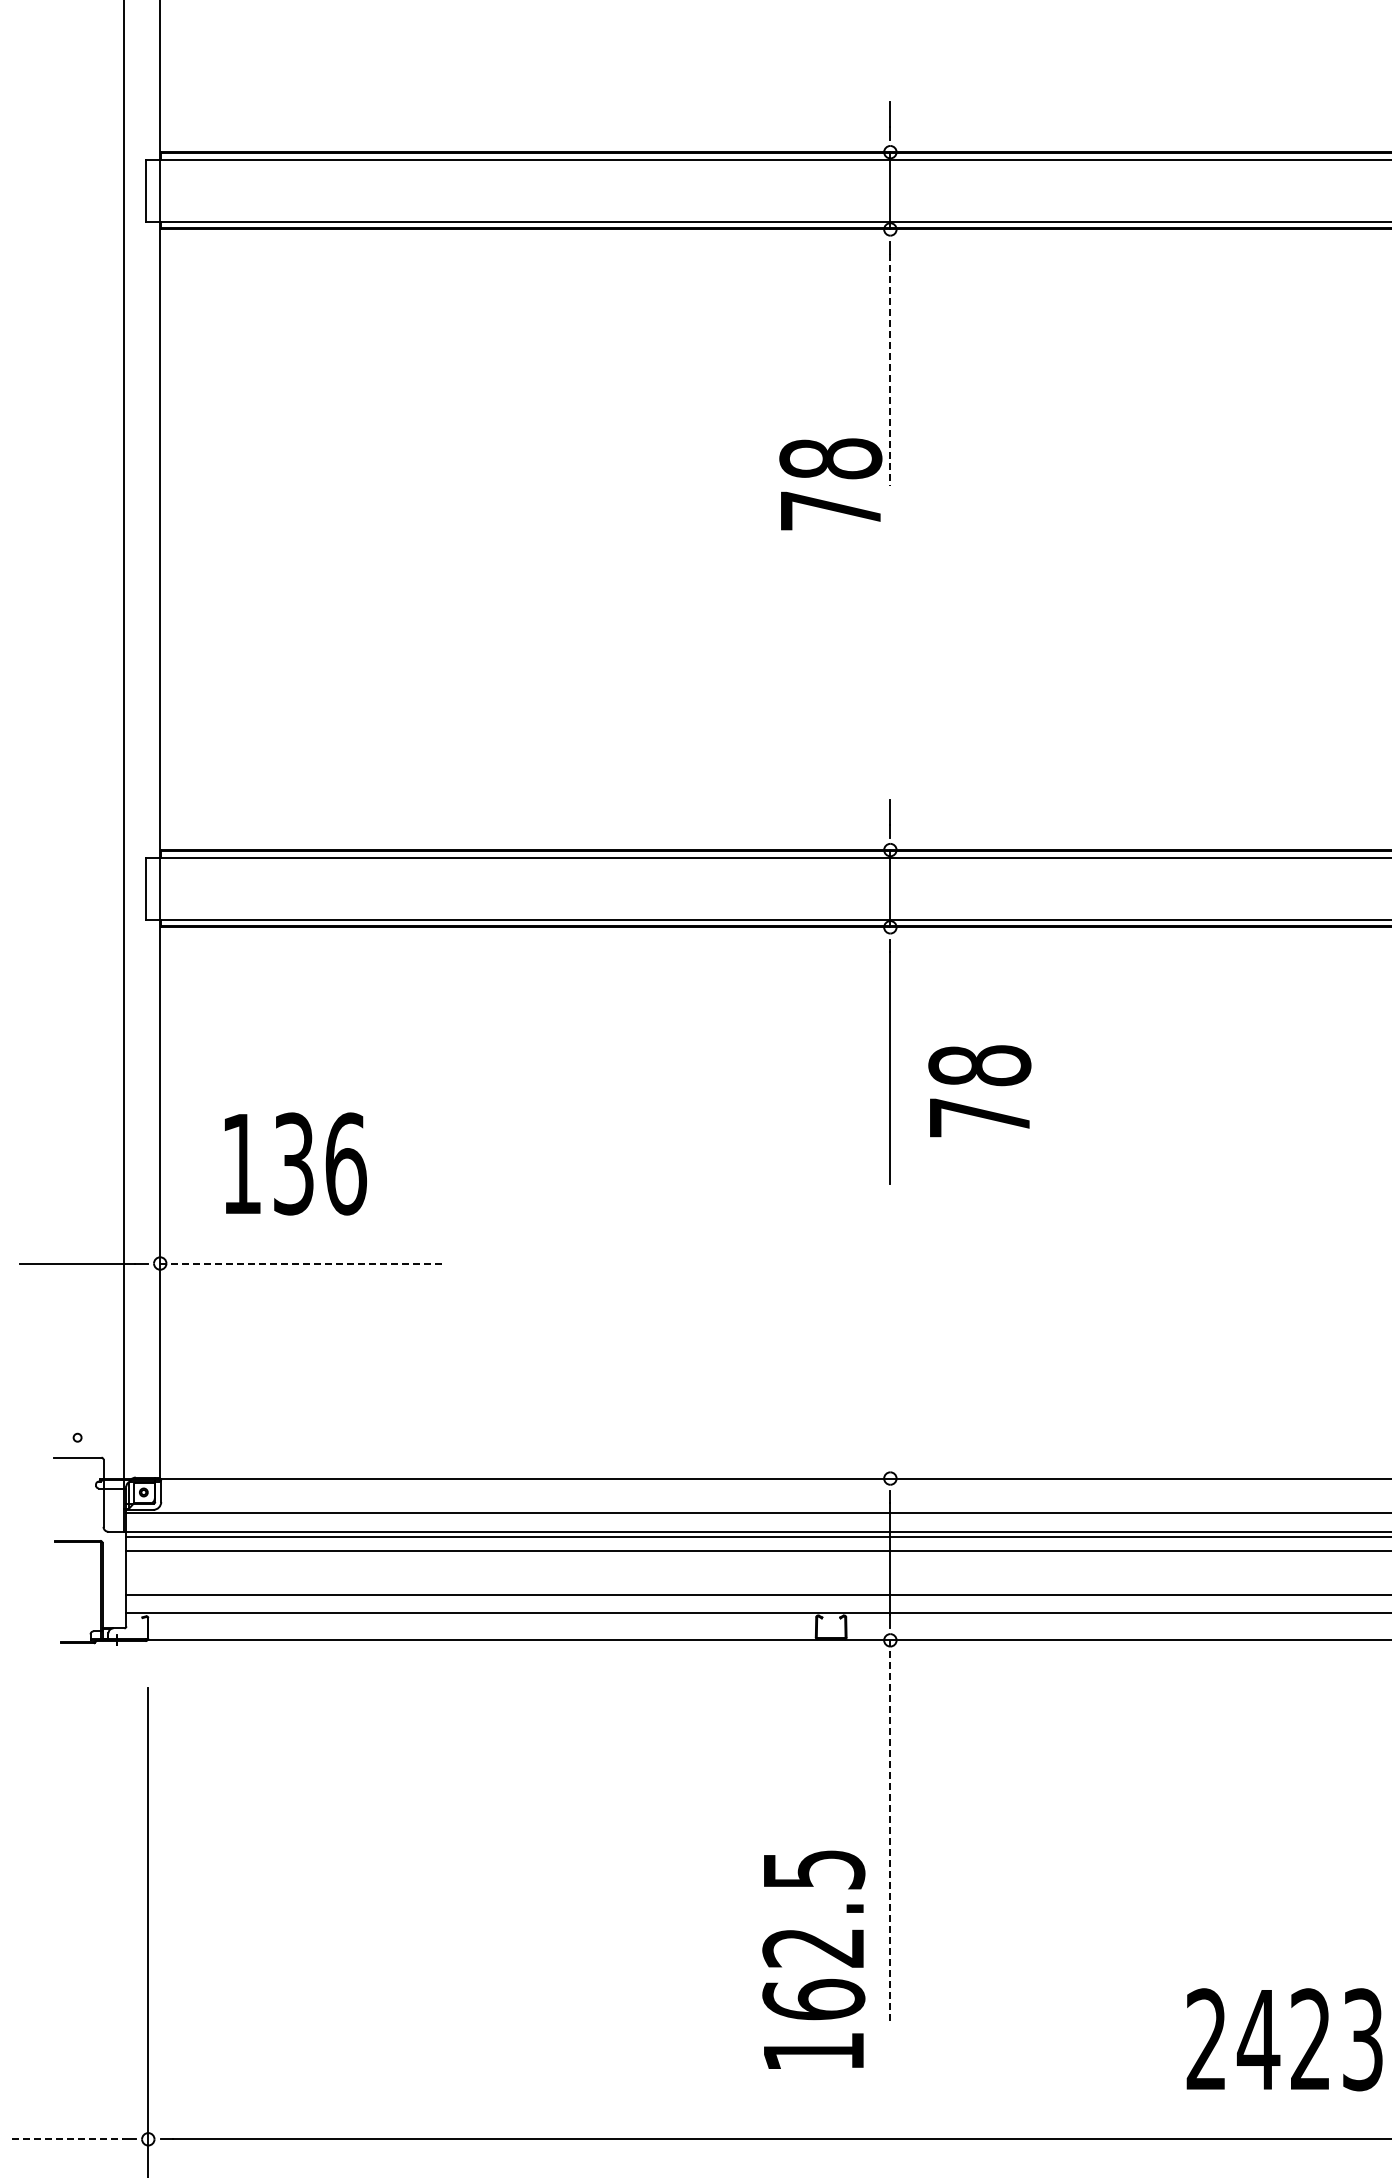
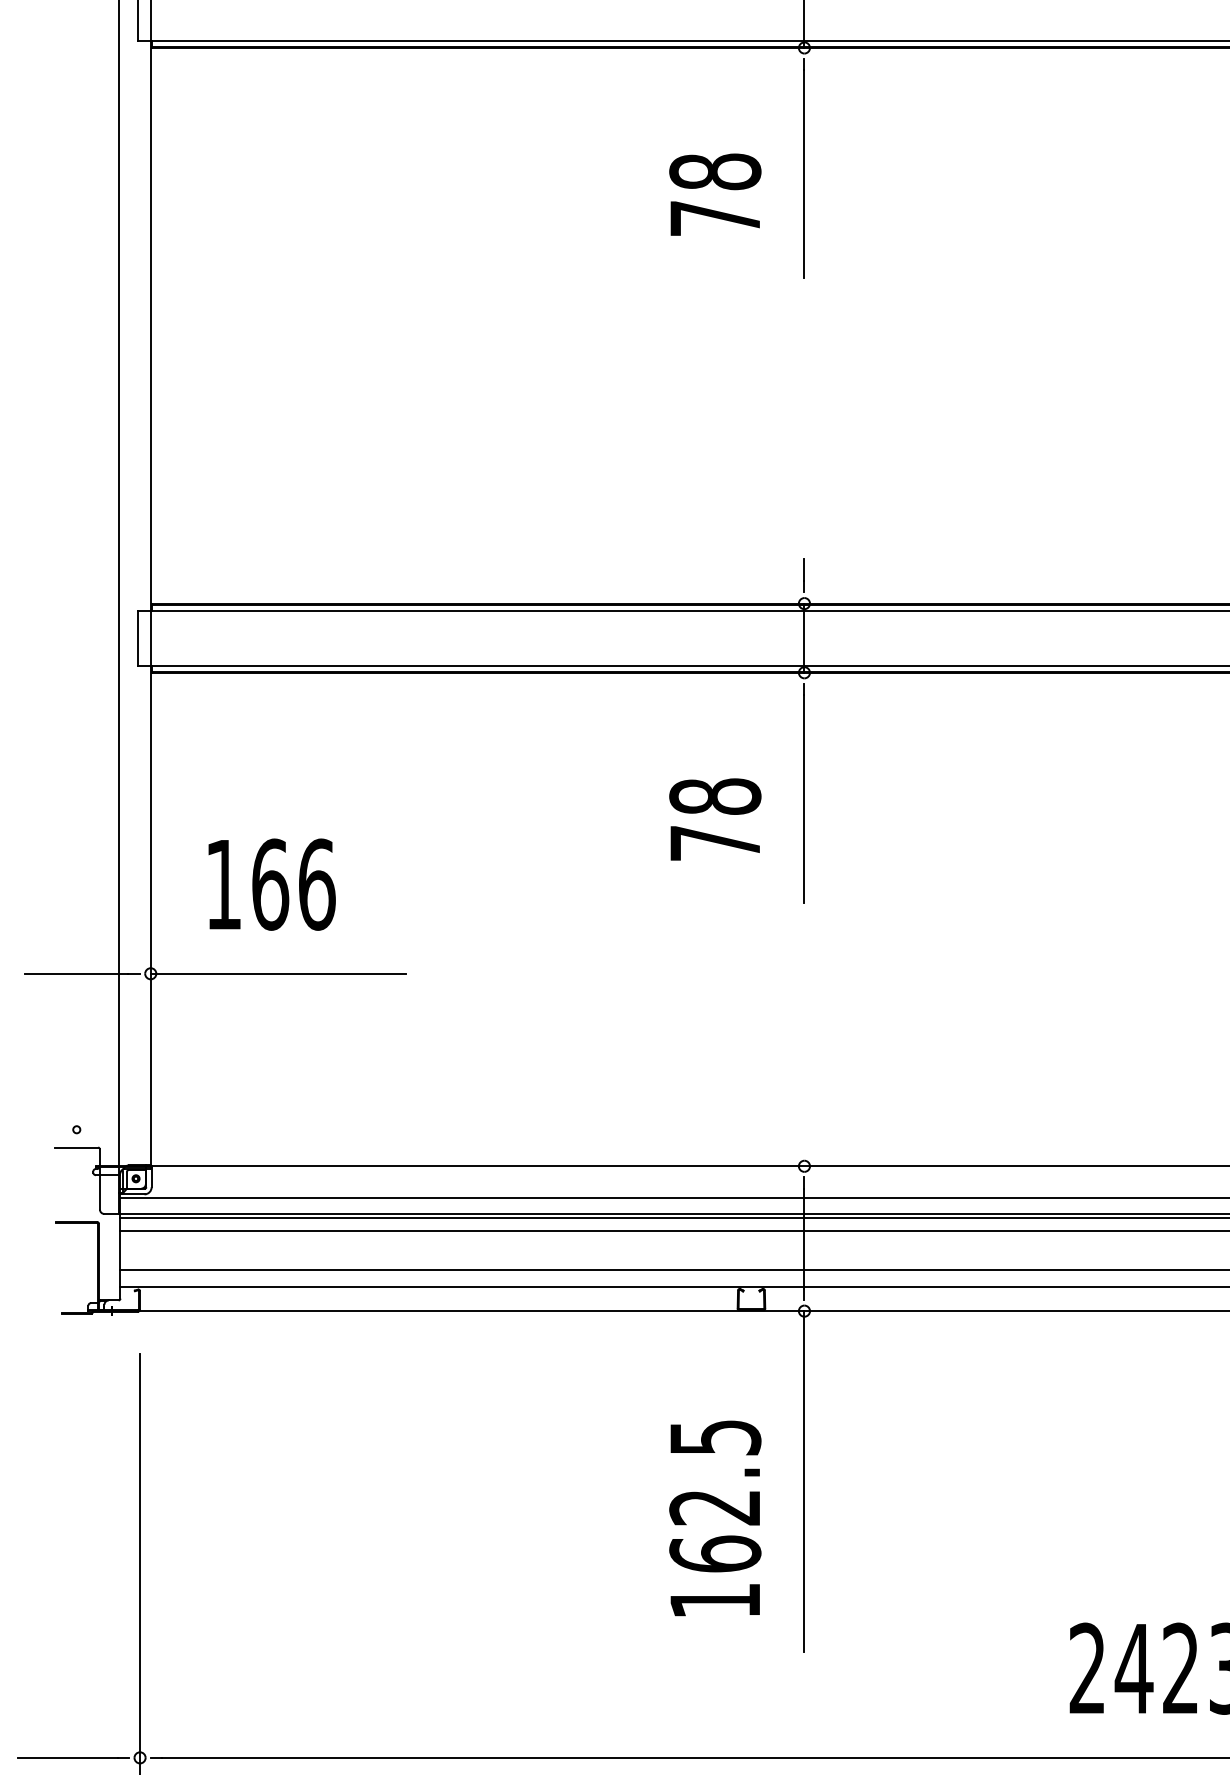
line: (890, 370) -> (804, 174), dashed -> solid
text: (830, 484) -> (715, 194), moved
text: (979, 1091) -> (715, 819), moved
text: (293, 1163) -> (270, 884), 136 -> 166
line: (303, 1263) -> (279, 973), dashed -> solid
line: (890, 1831) -> (804, 1482), dashed -> solid
text: (813, 1959) -> (715, 1518), moved
line: (67, 2139) -> (67, 1758), dashed -> solid

